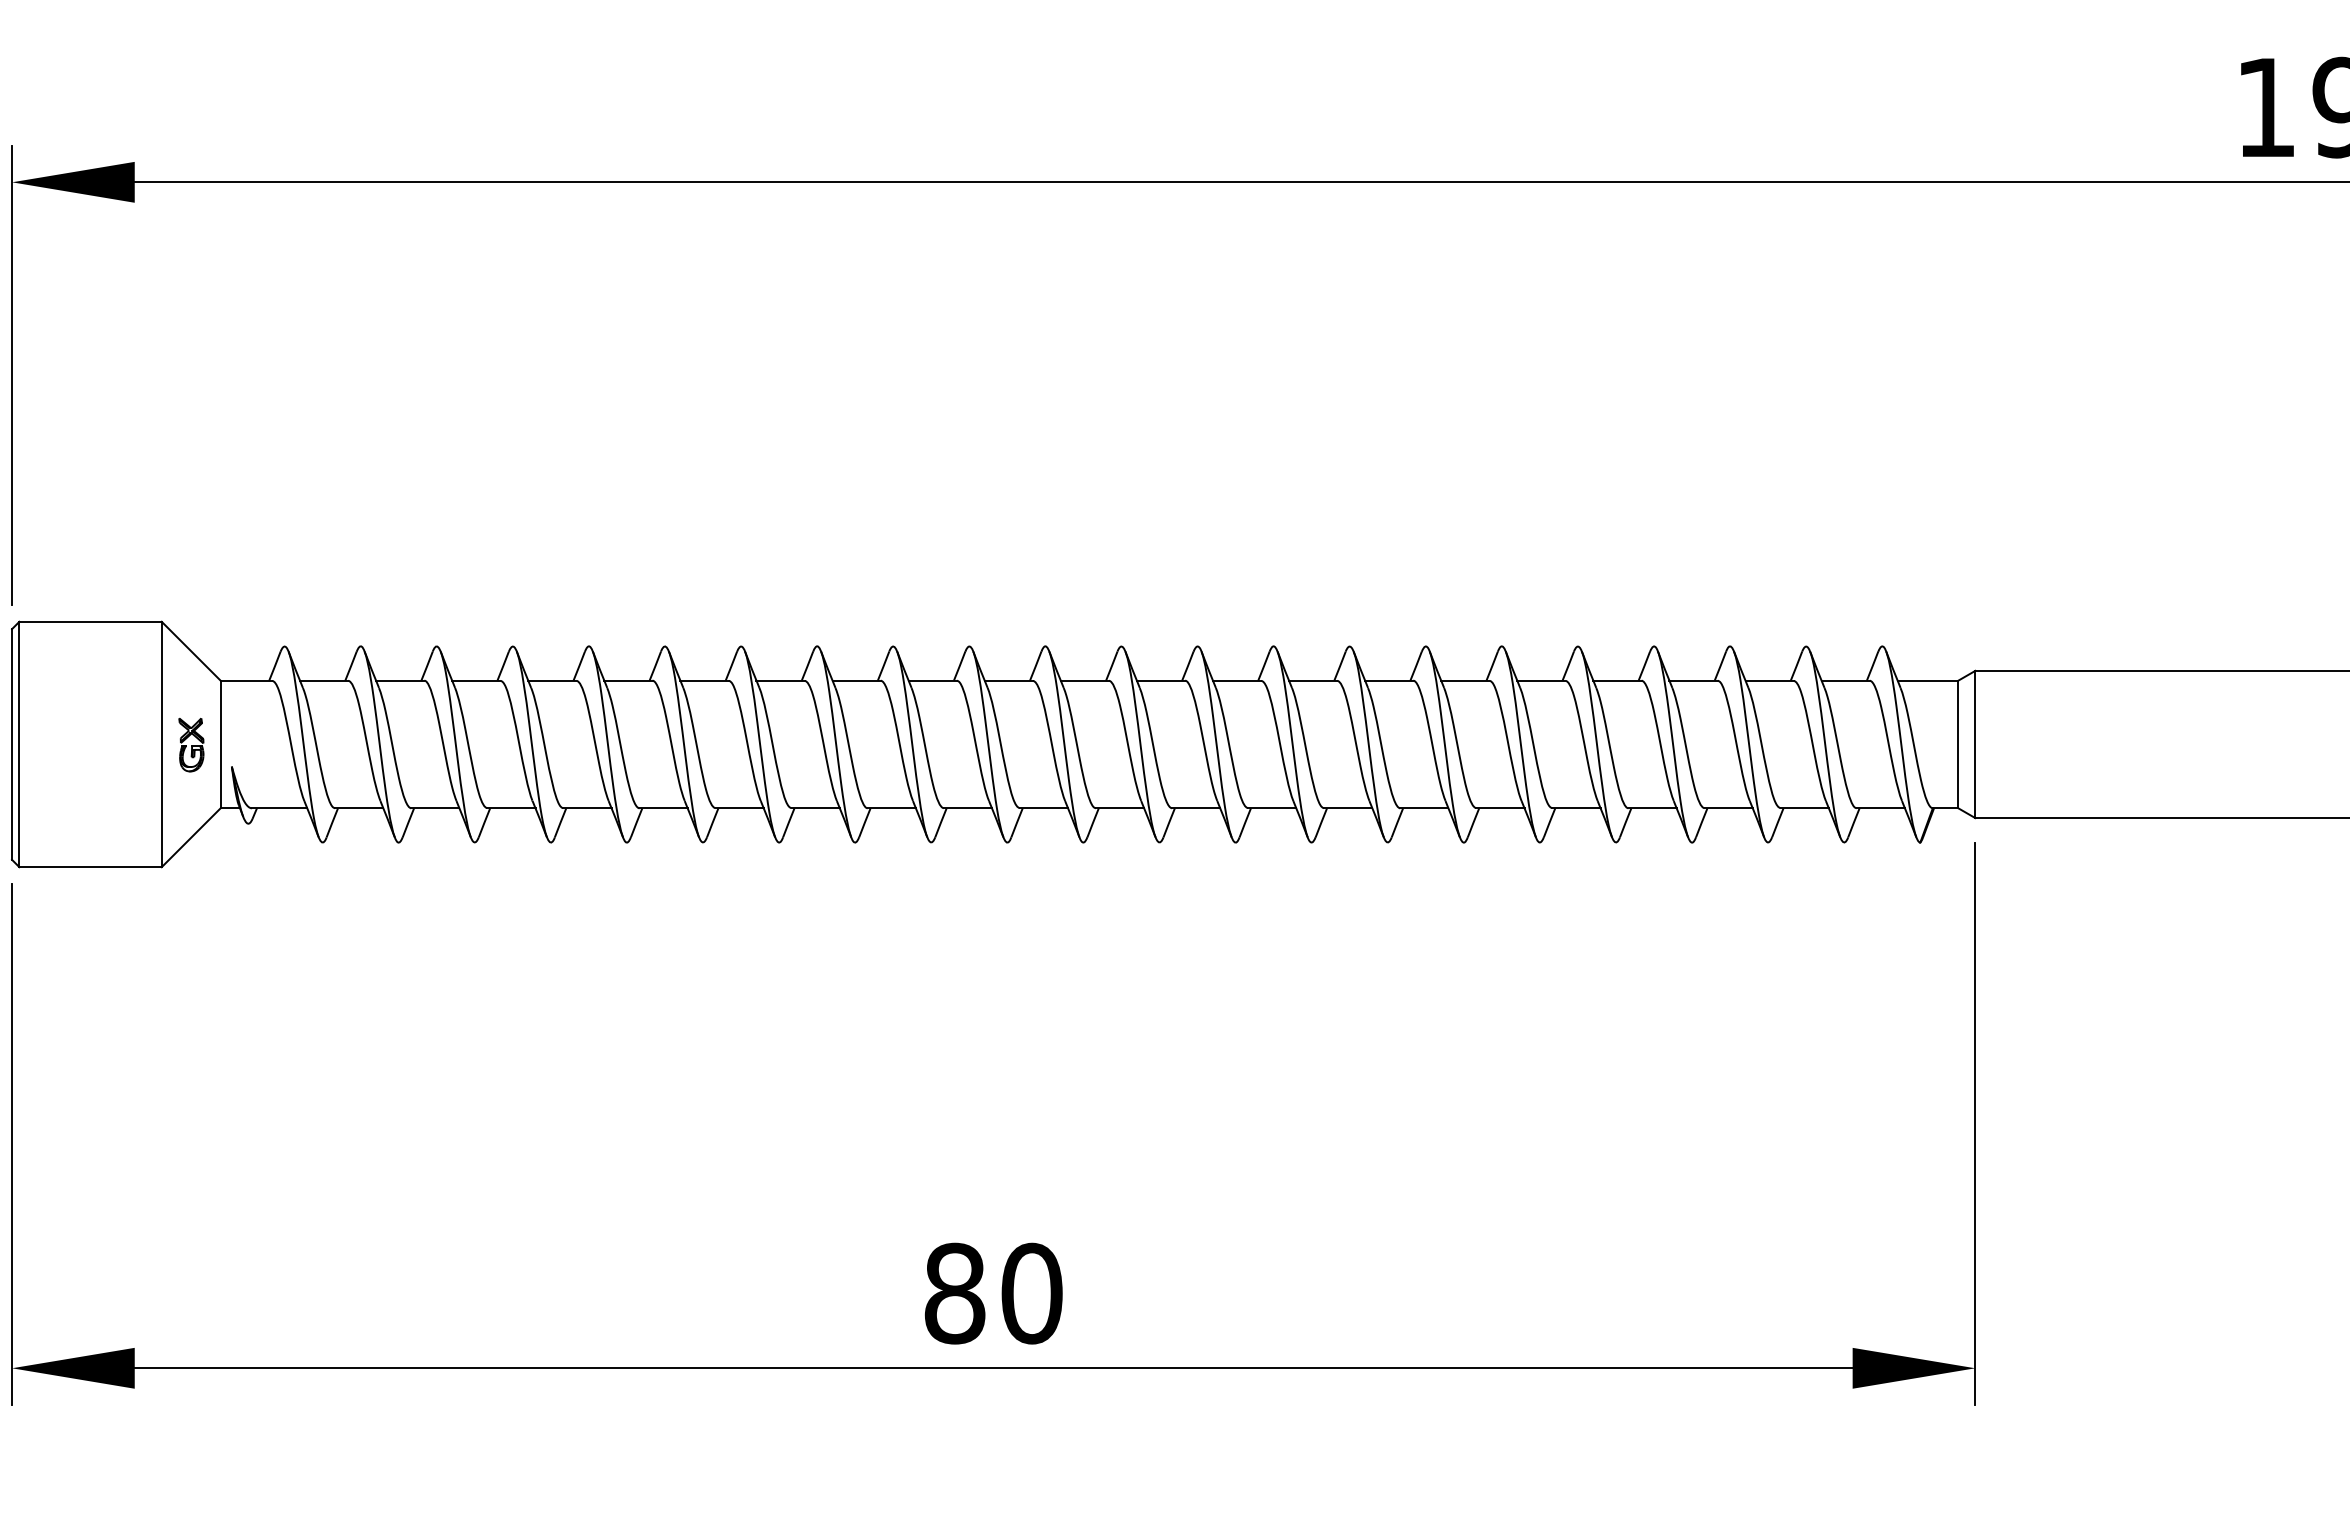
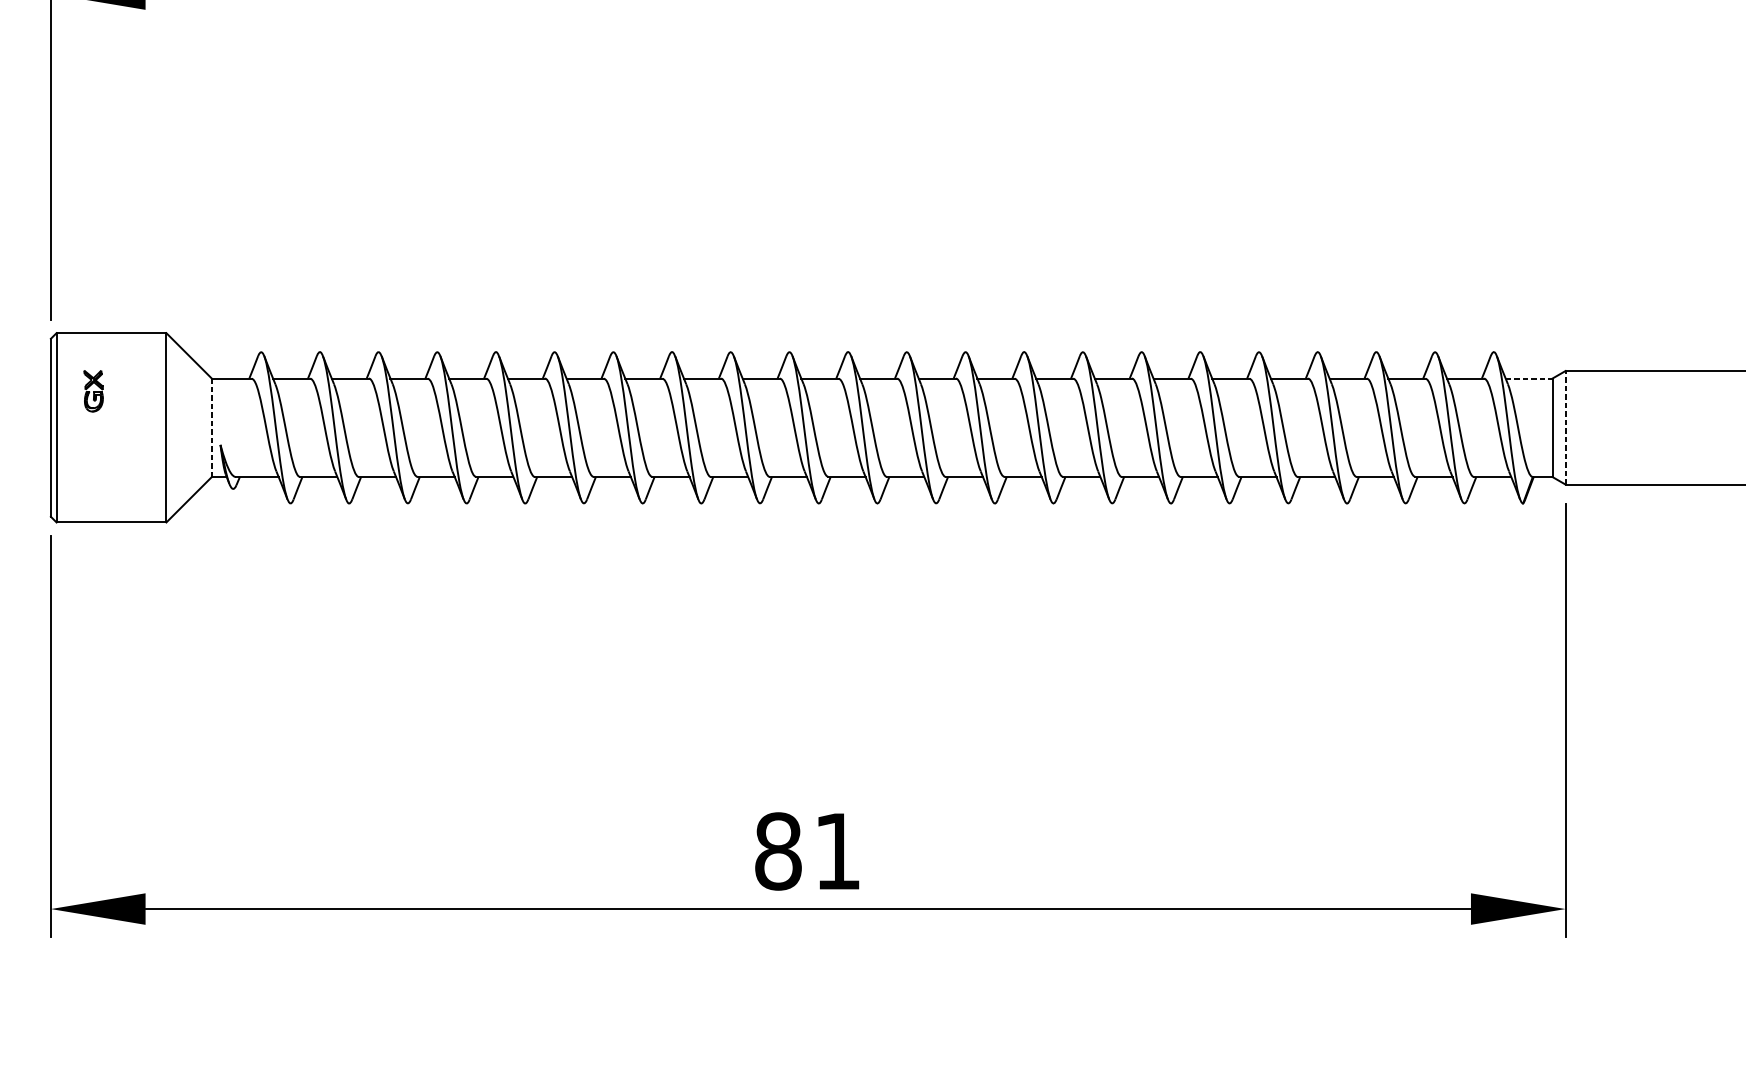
line: (1928, 680) -> (1529, 378), solid -> dashed
part: (191, 744) -> (93, 390), moved
line: (220, 744) -> (211, 427), solid -> dashed
line: (1975, 744) -> (1565, 427), solid -> dashed
text: (1031, 1293) -> (837, 851), 80 -> 81

